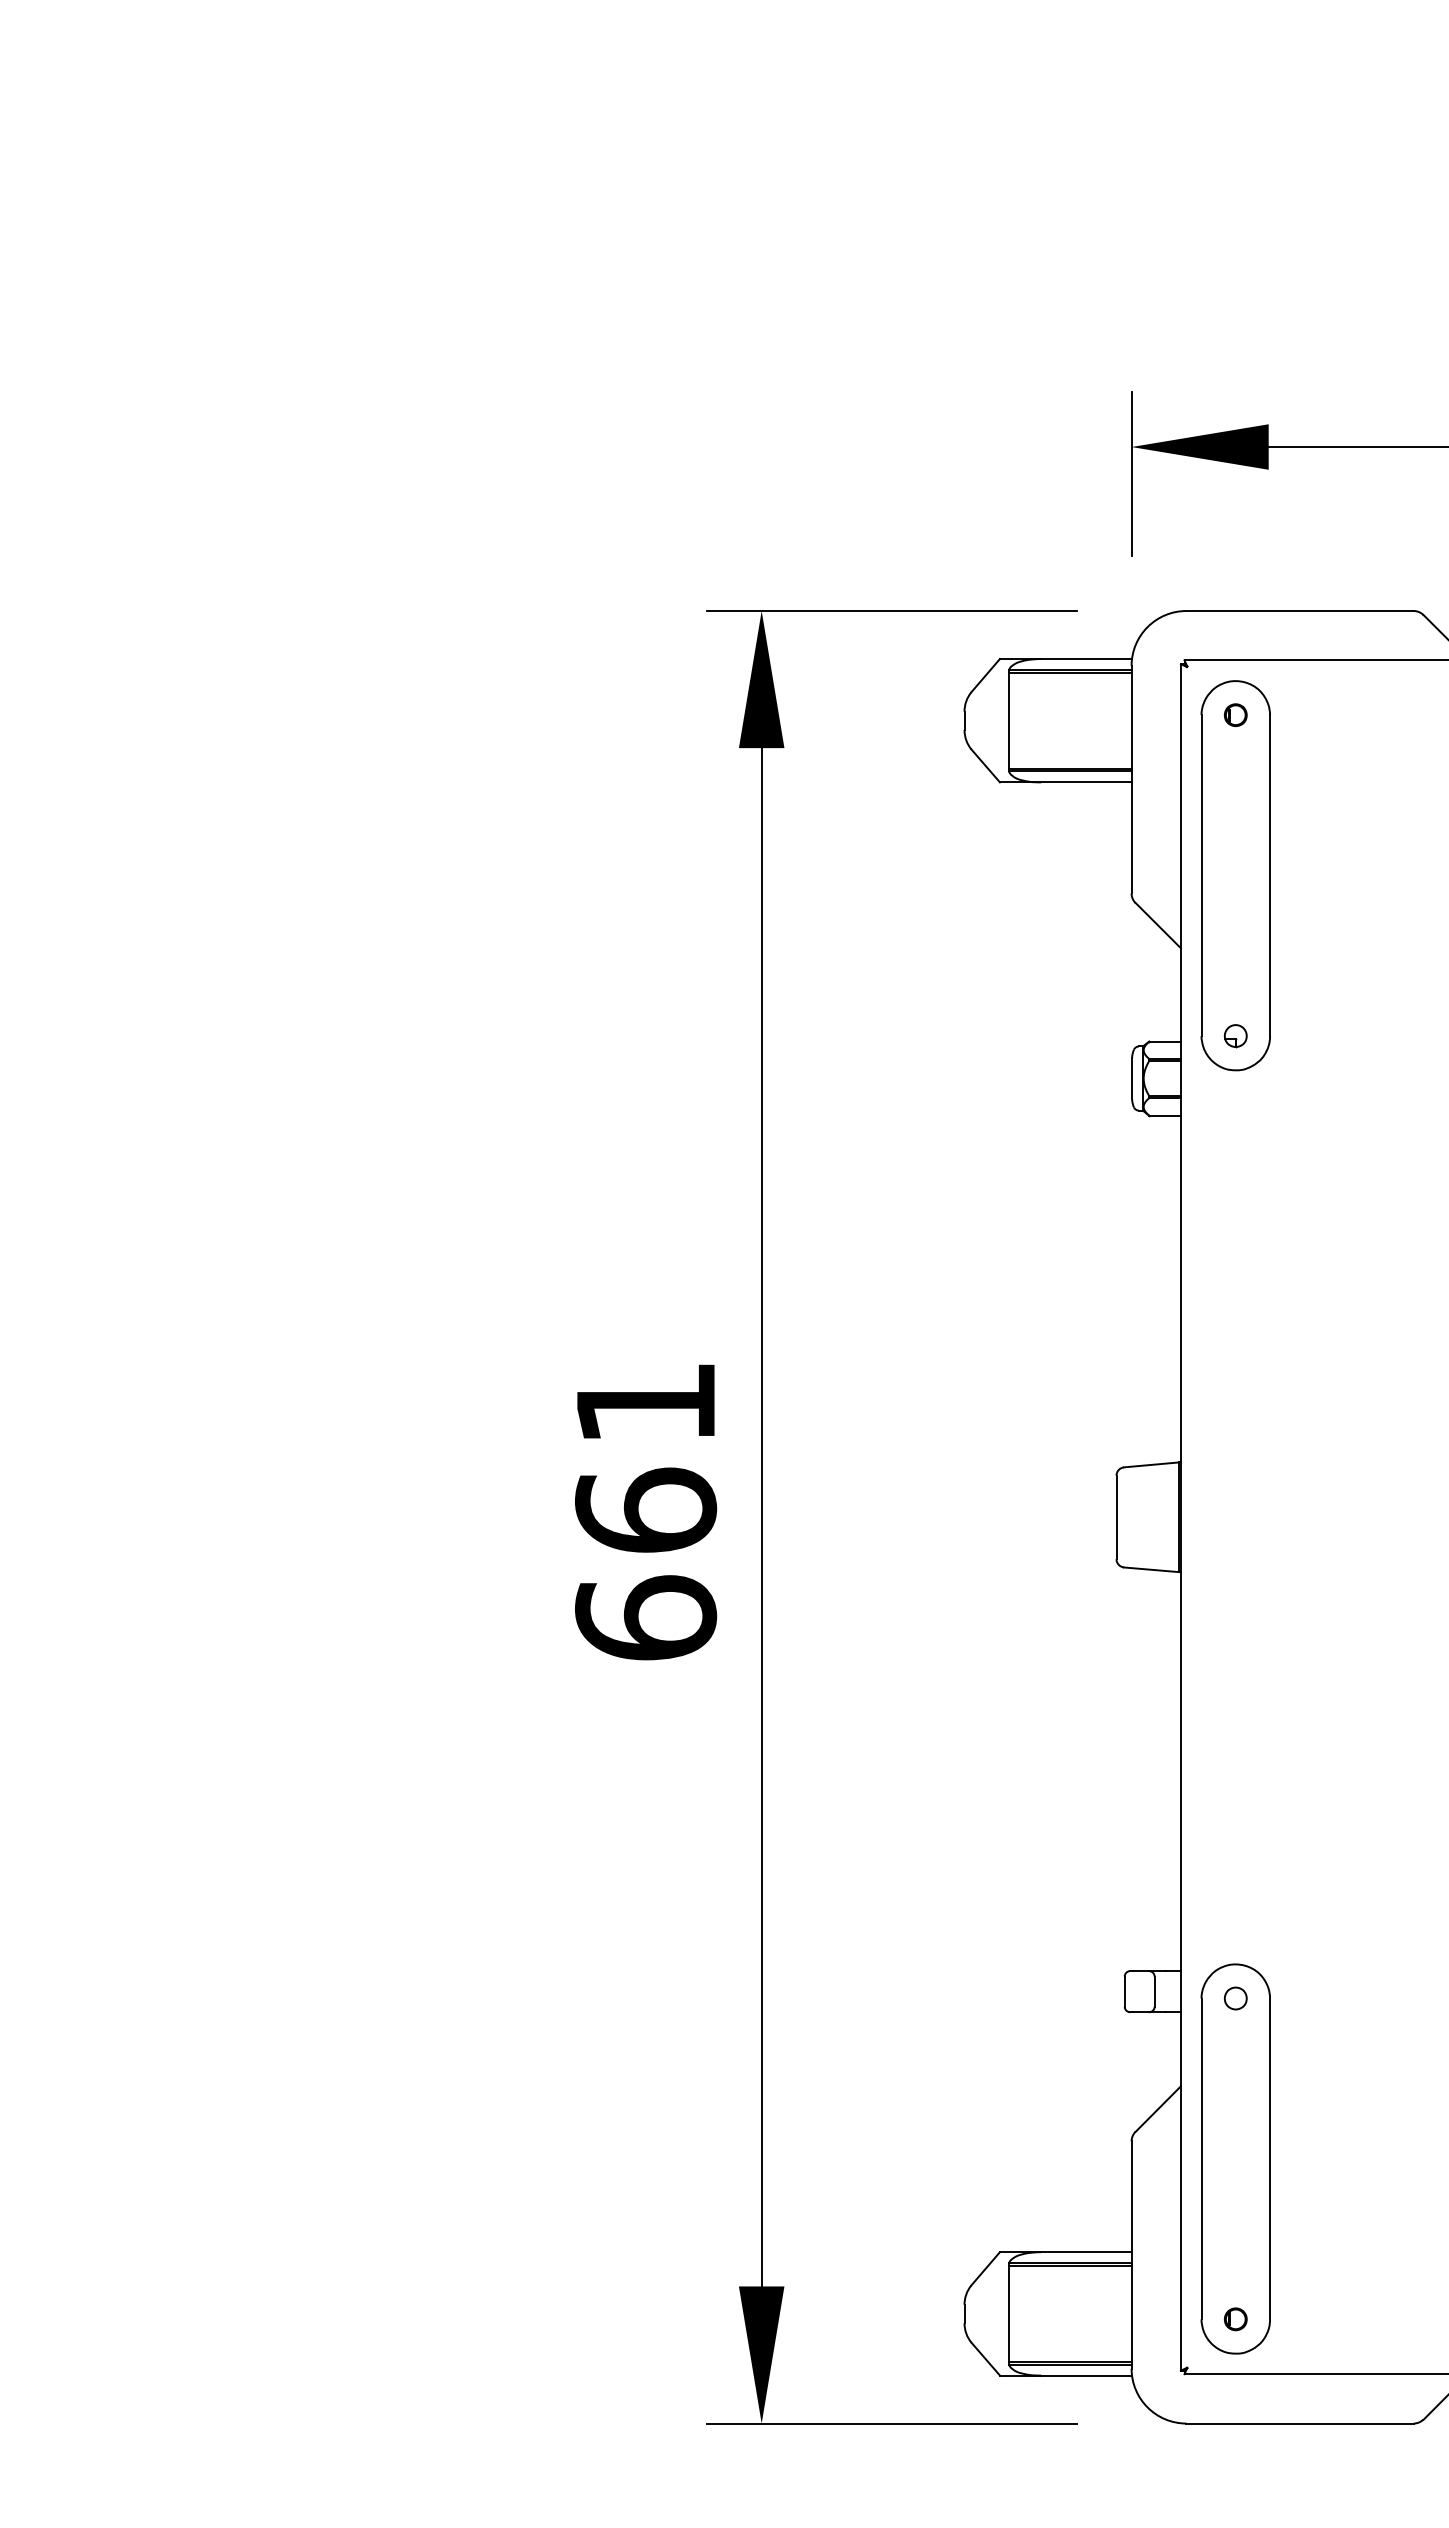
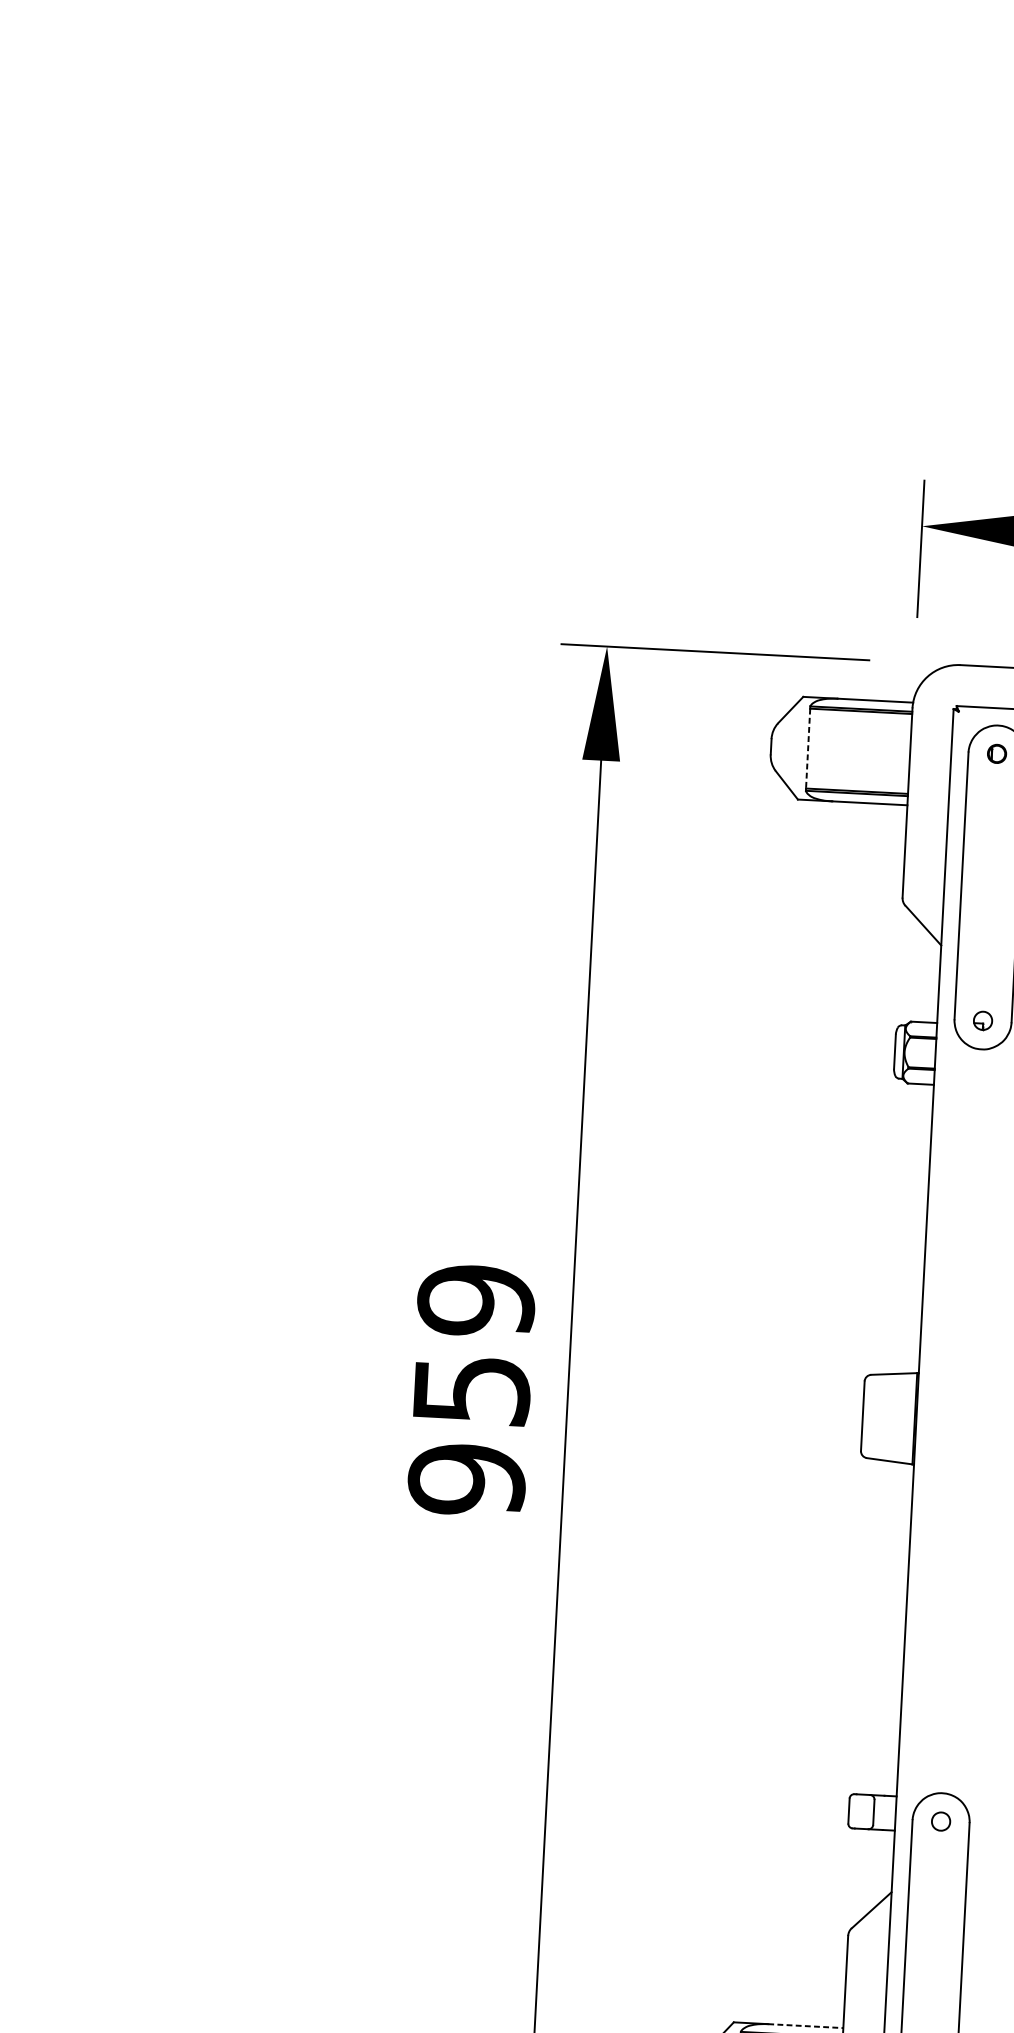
line: (1009, 720) -> (808, 748), solid -> dashed
text: (646, 1511) -> (472, 1390), 661 -> 959
line: (1086, 2252) -> (805, 2026), solid -> dashed

